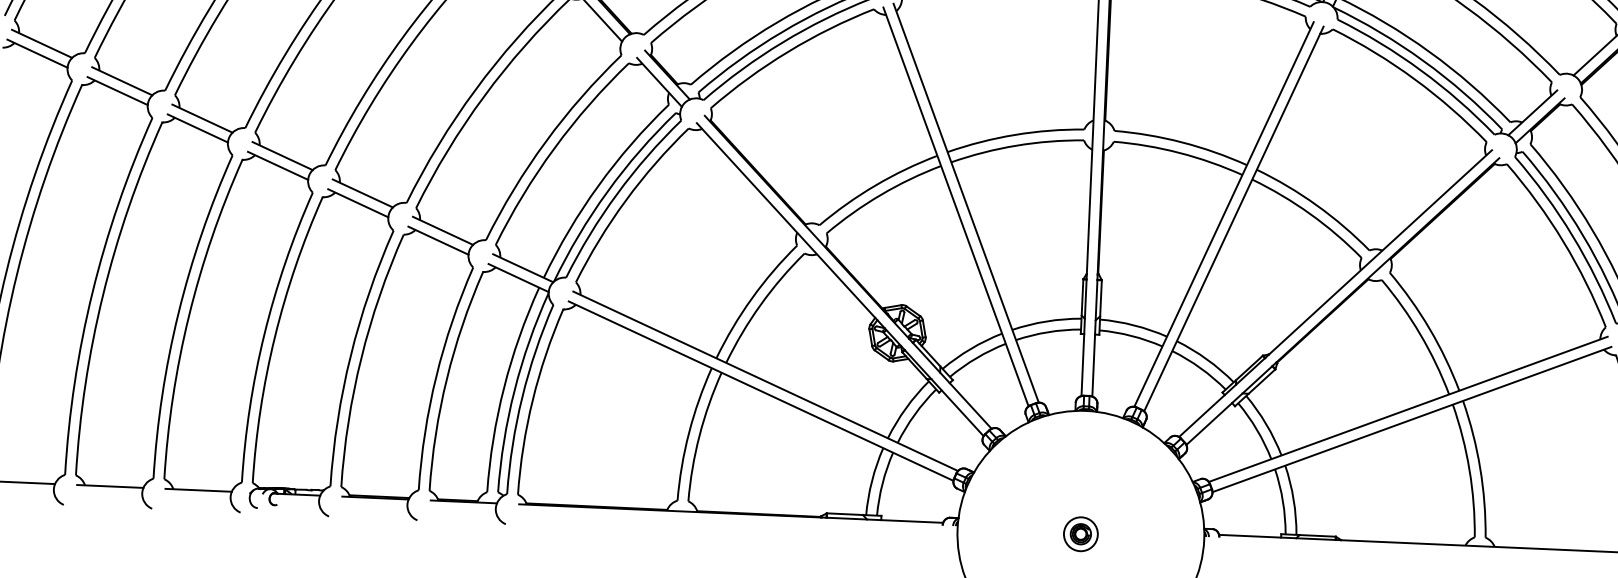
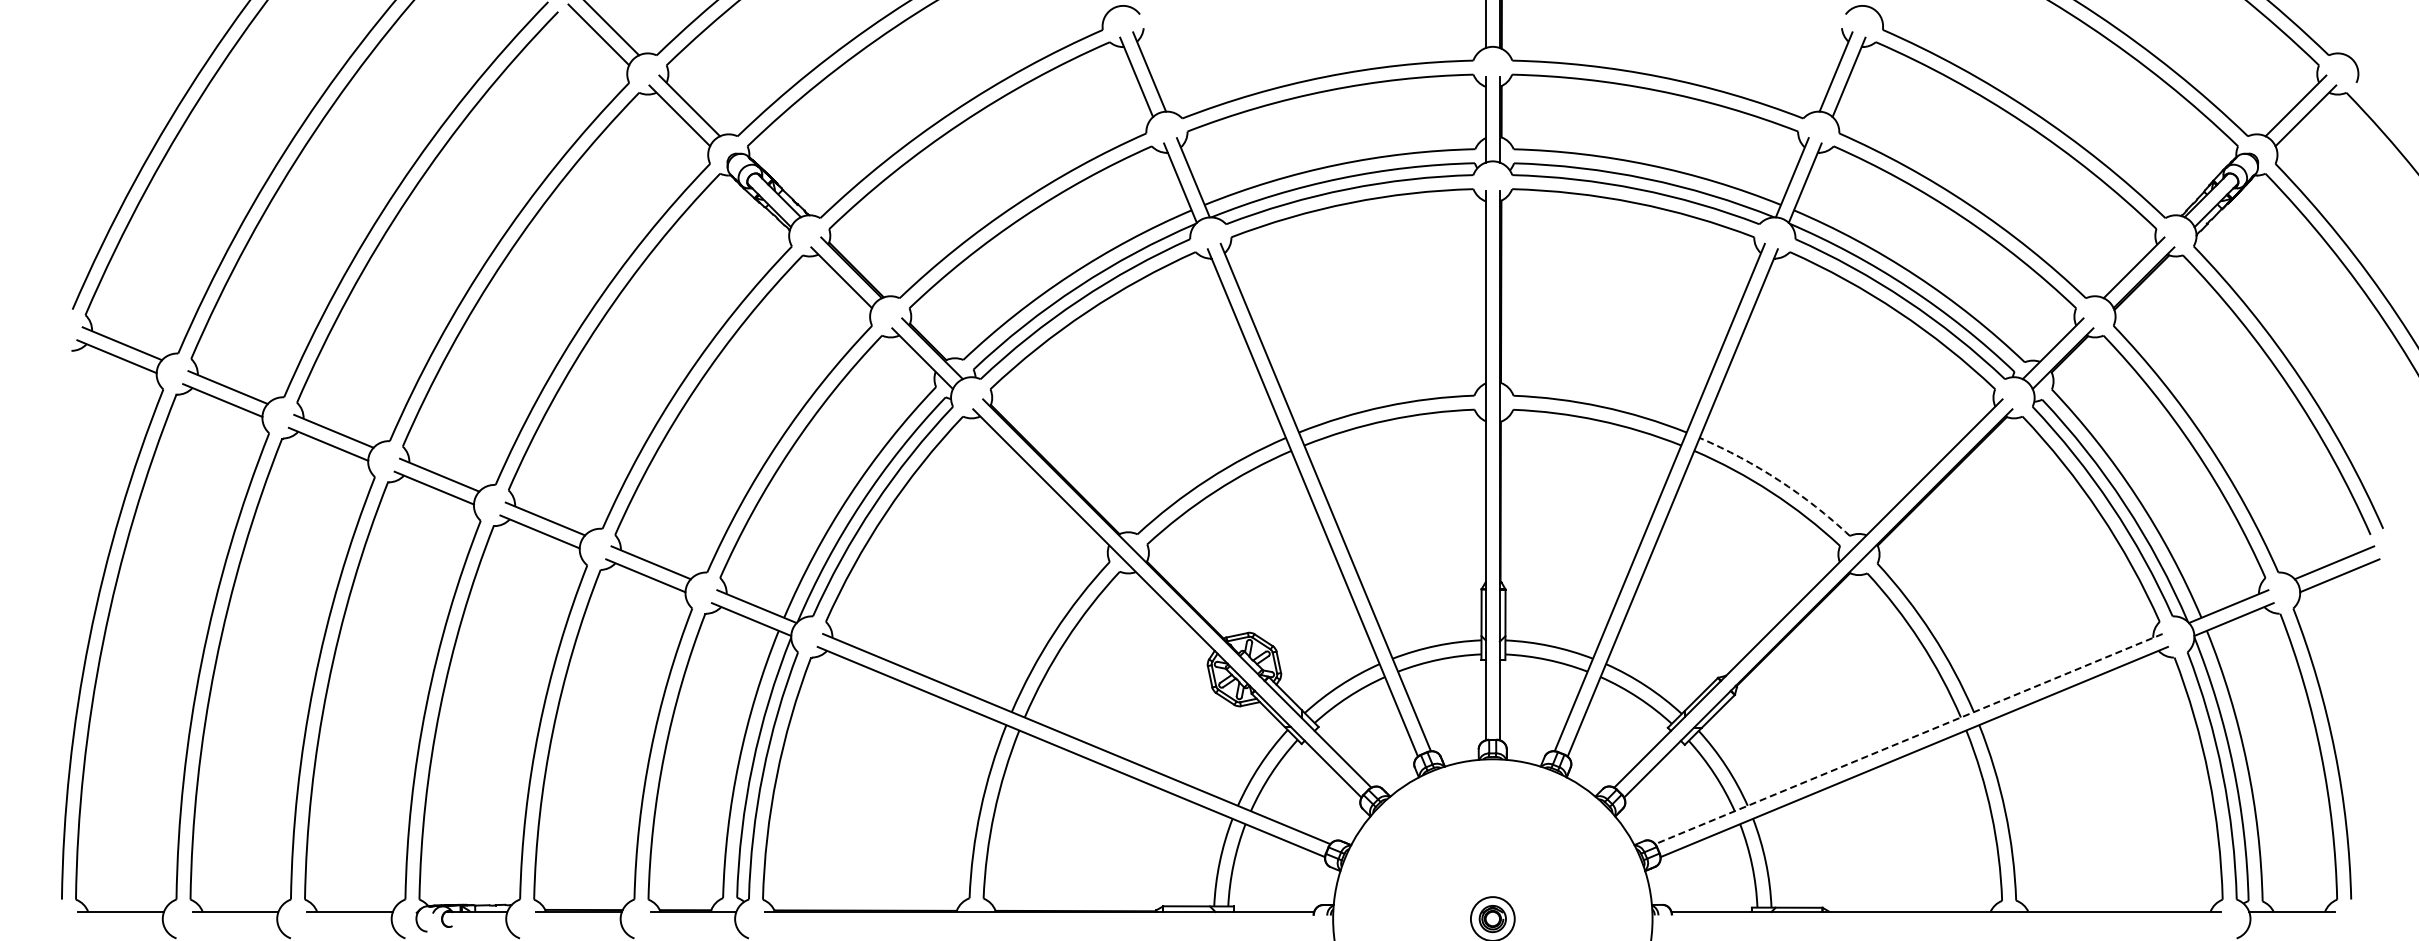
arc: (1317, 205) -> (1779, 480), solid -> dashed
line: (1407, 409) -> (1908, 739), solid -> dashed

